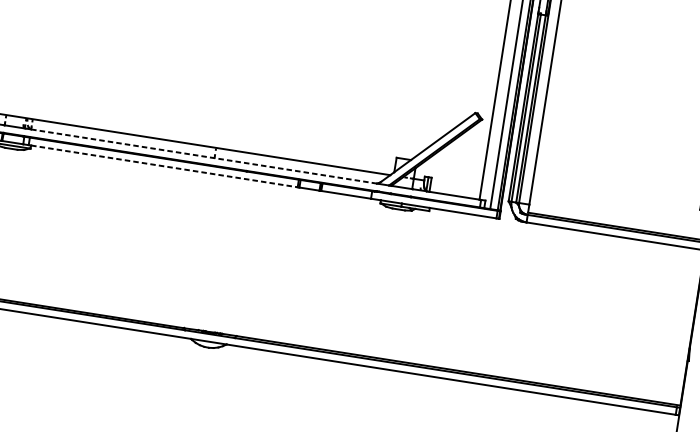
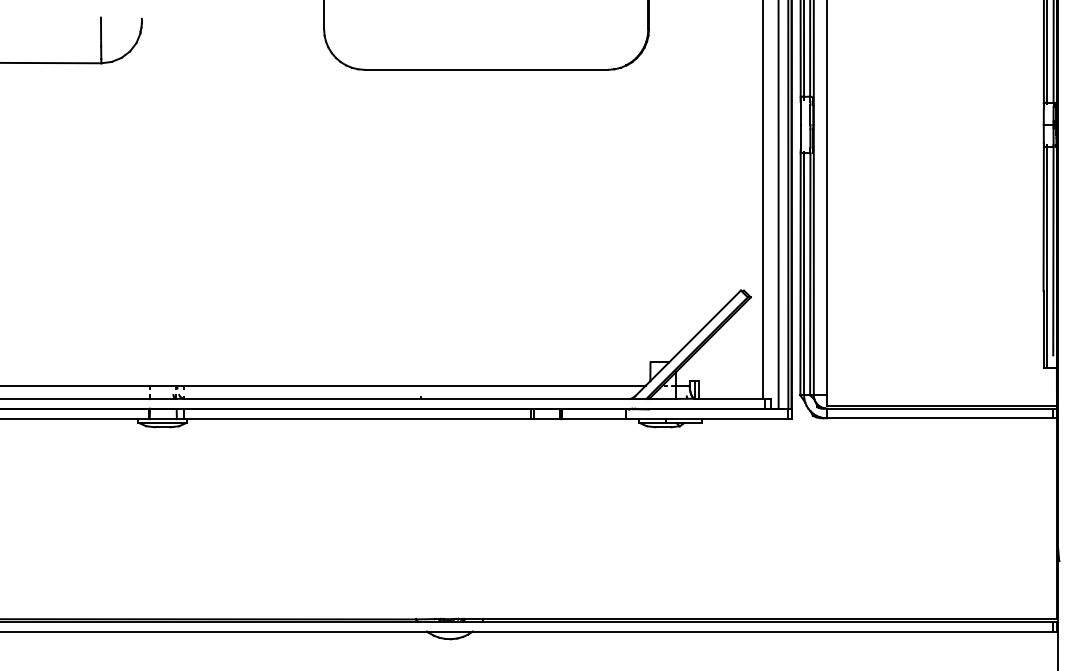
line: (204, 156) -> (407, 398), dashed -> solid
line: (164, 166) -> (359, 419), dashed -> solid

